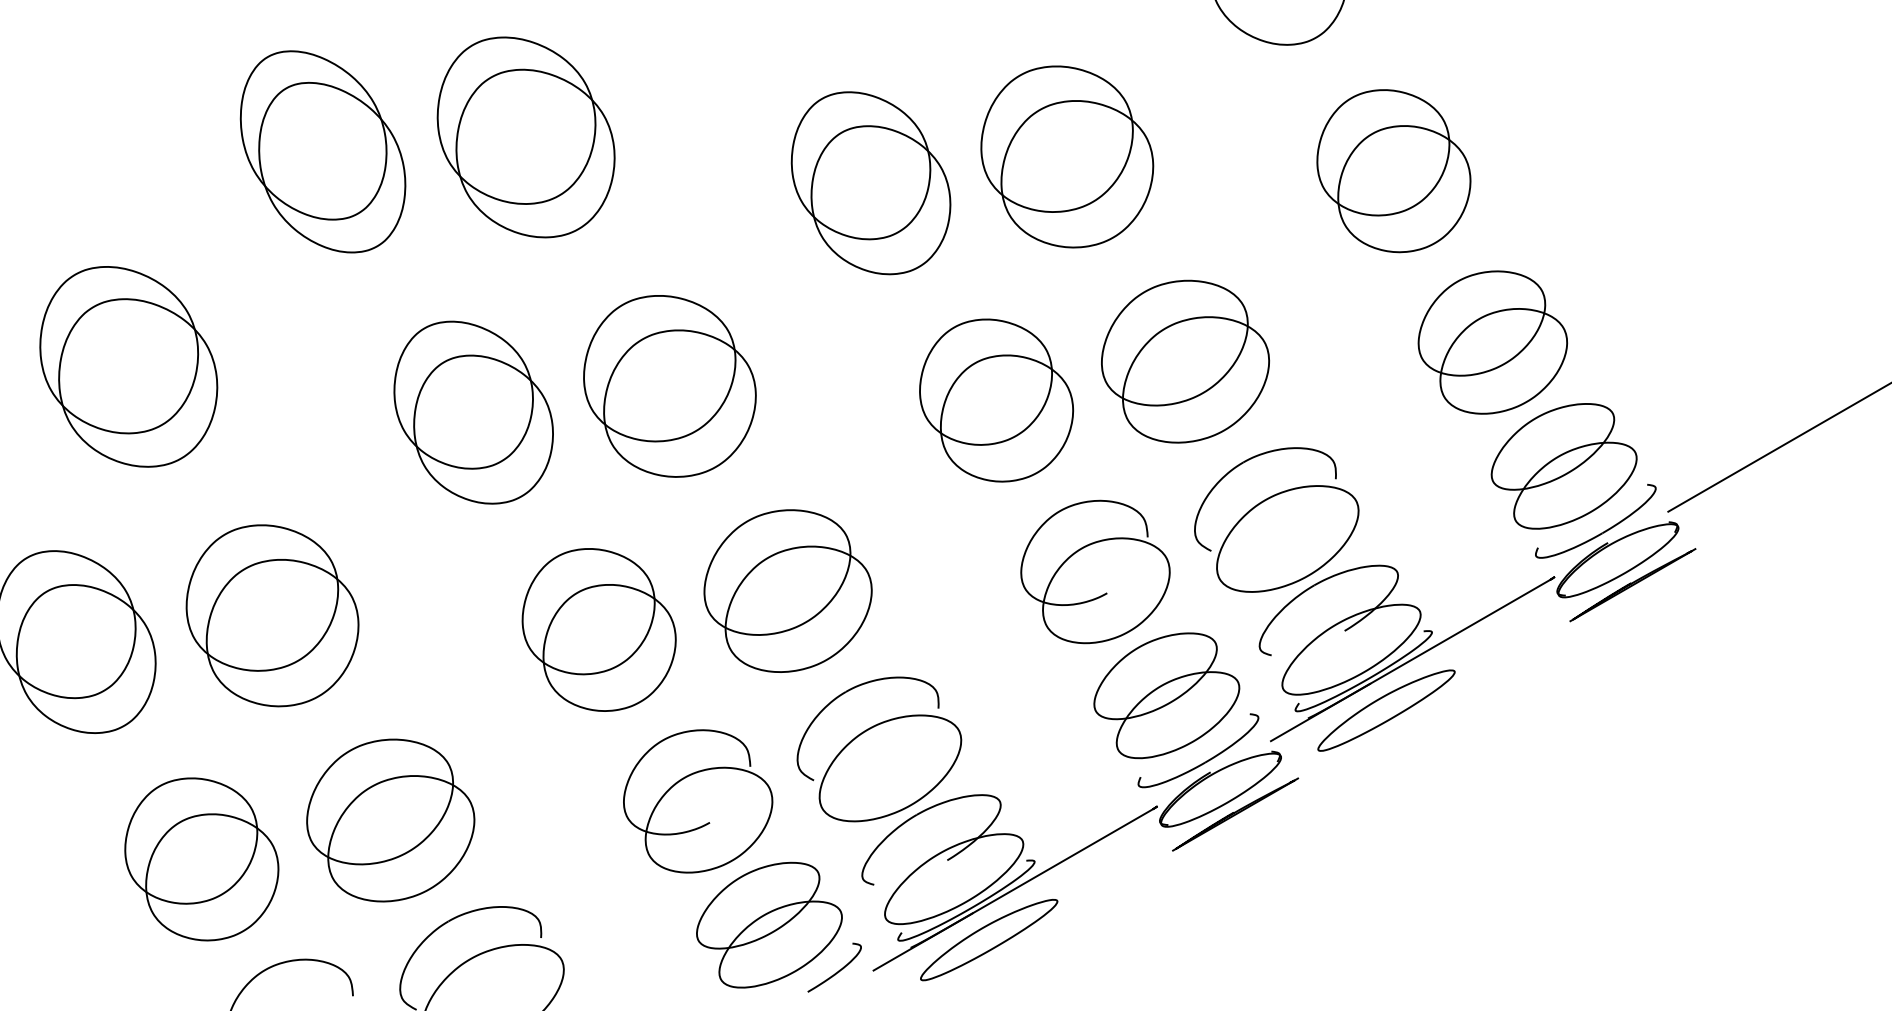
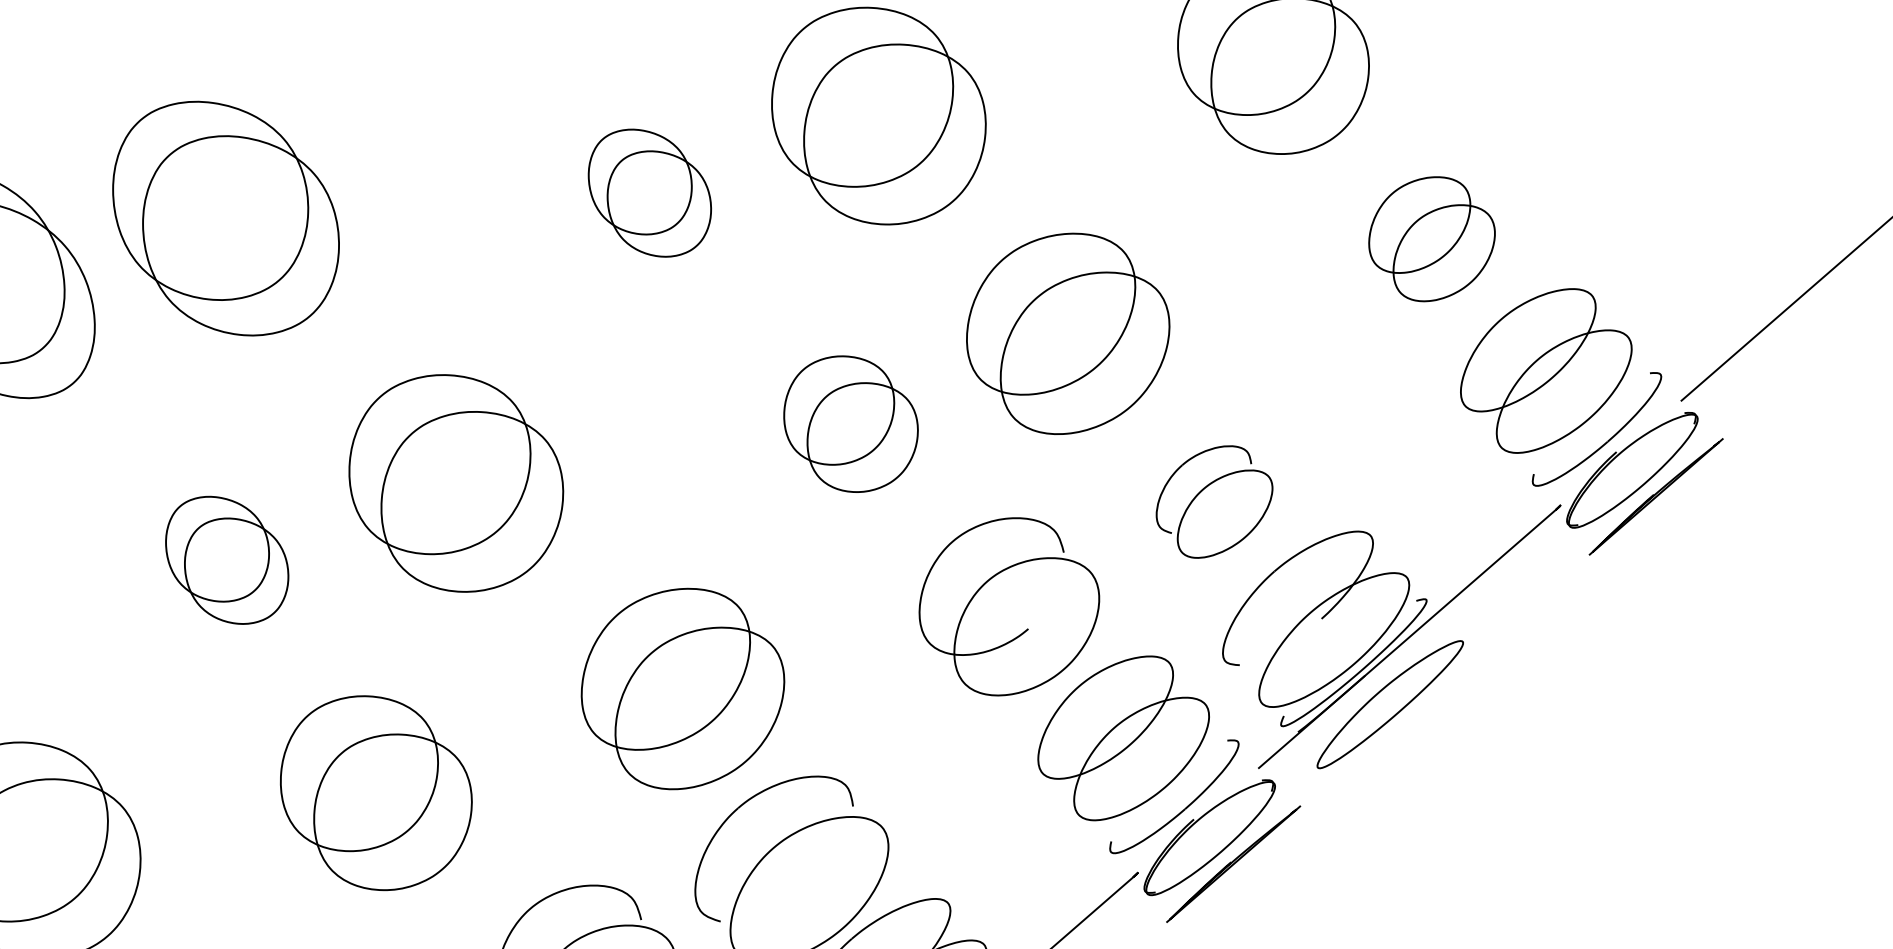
part: (870, 183) -> (649, 193), size x0.6
part: (1492, 342) -> (1431, 238), size x0.7
part: (996, 400) -> (850, 423), size x0.7
part: (473, 412) -> (227, 560), size x0.6
part: (1276, 519) -> (1213, 501), size x0.6
part: (787, 590) -> (682, 687), moved
part: (598, 629) -> (375, 792), moved

